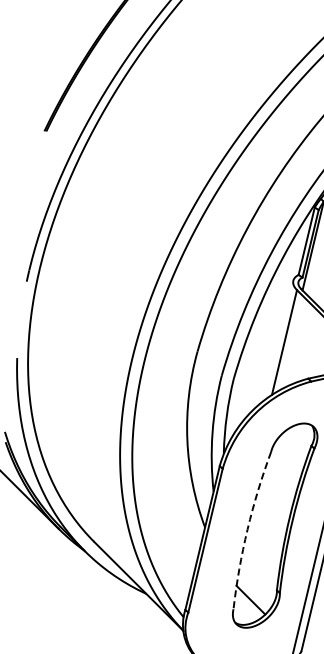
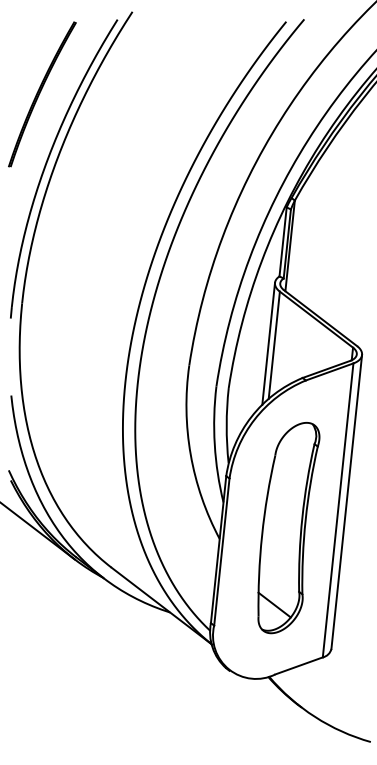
line: (278, 340) -> (268, 343), added
arc: (247, 529) -> (262, 535), dashed -> solid

